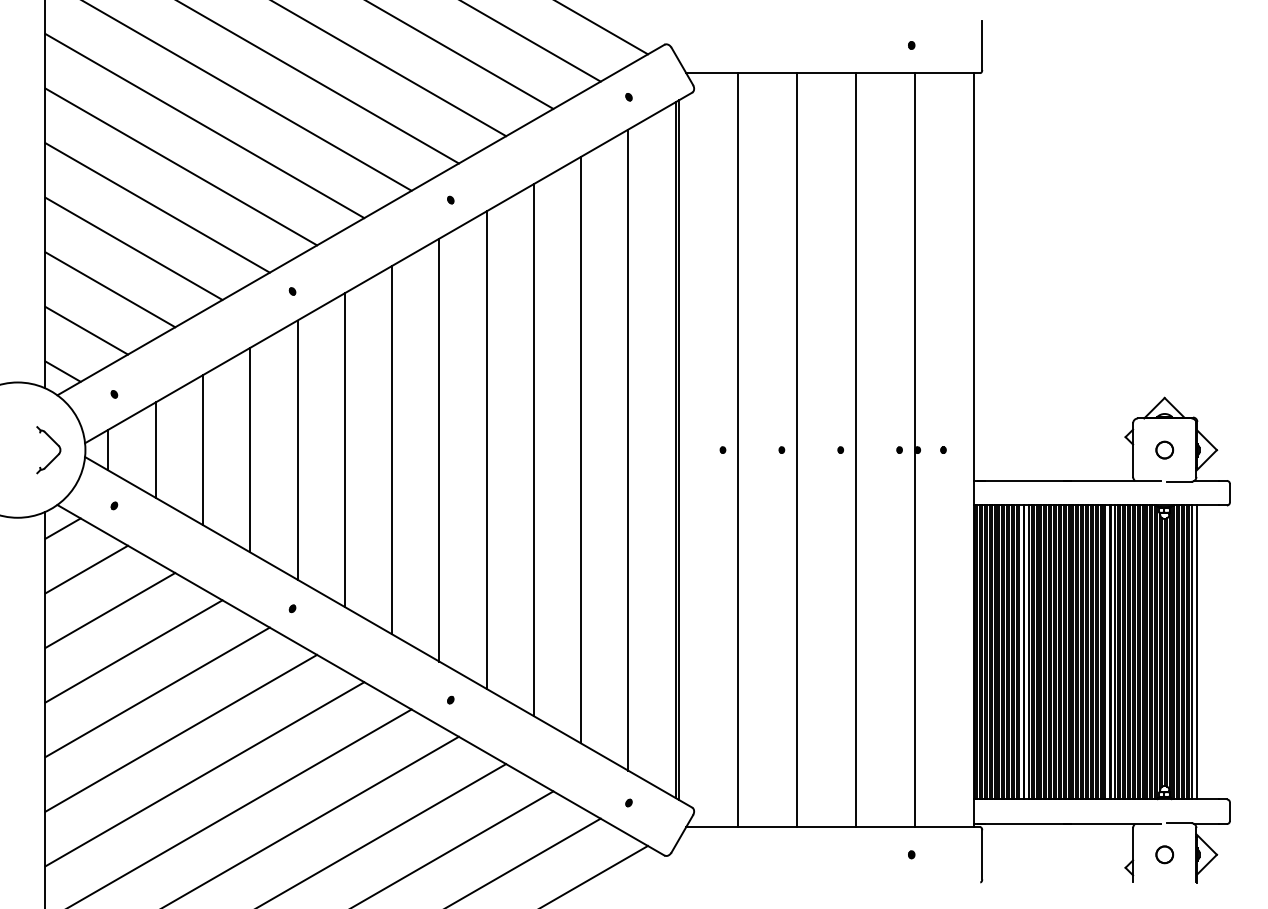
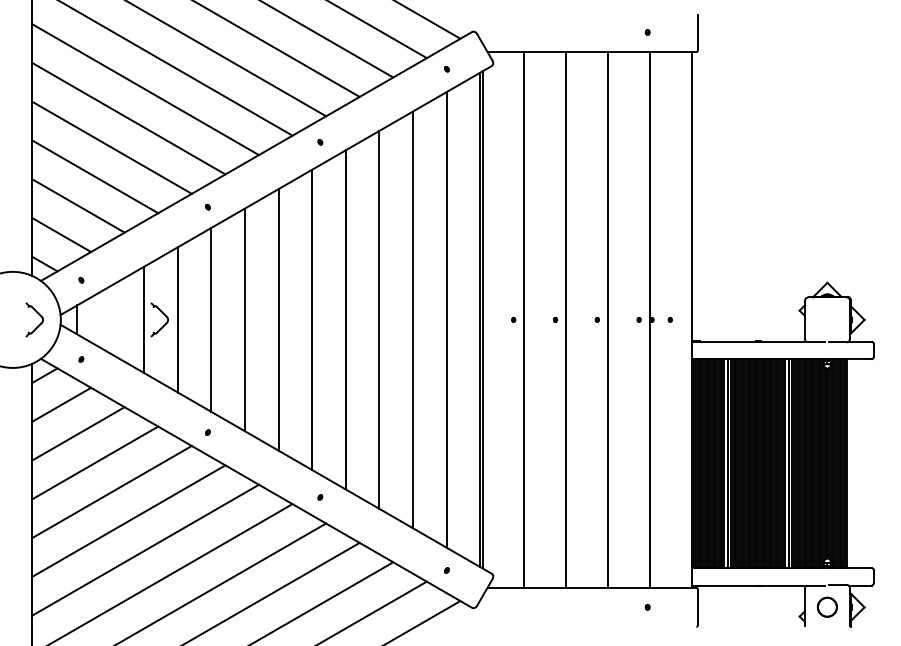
part: (230, 443) -> (163, 315), added
line: (155, 449) -> (110, 319), removed
part: (1164, 449) -> (827, 319), removed
line: (1196, 652) -> (850, 463), removed
part: (1164, 854) -> (827, 607), size x1.6

